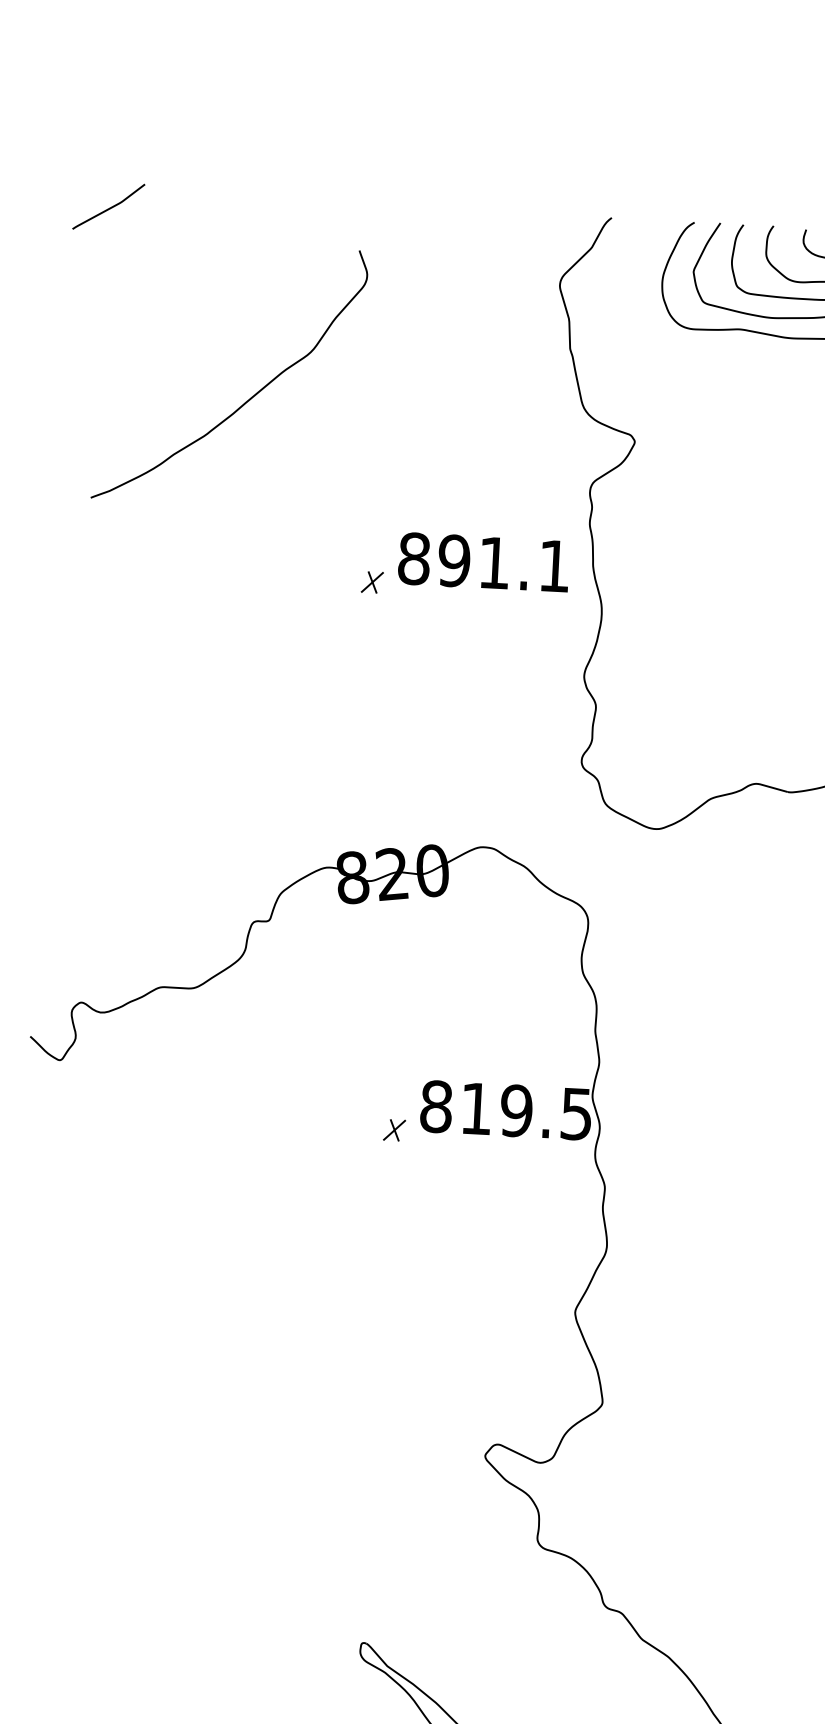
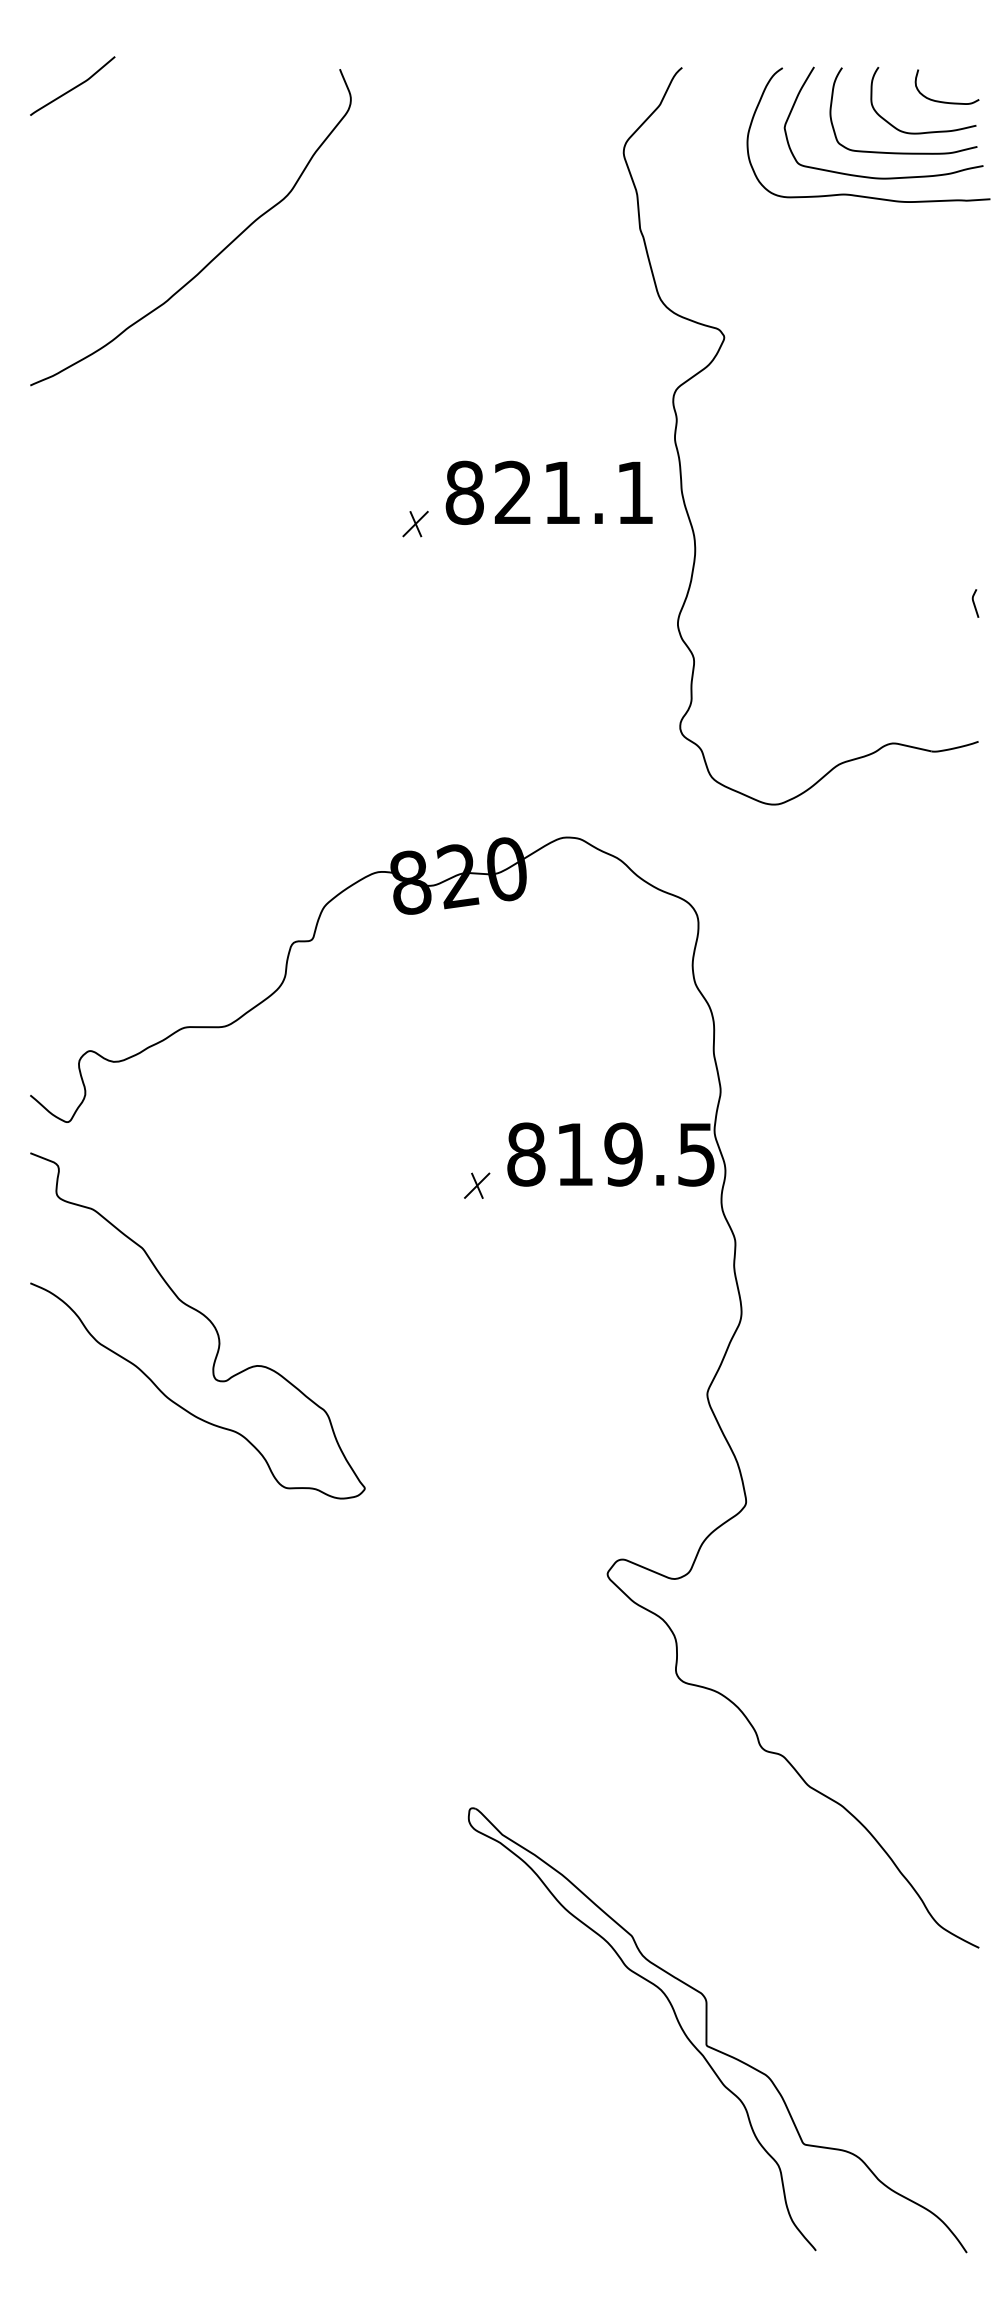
curve: (250, 397) -> (217, 254), moved
text: (454, 560) -> (513, 492), 891.1 -> 821.1
curve: (163, 1226) -> (203, 1316), added

